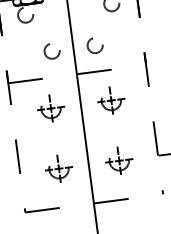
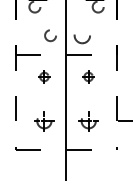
circle: (94, 45) -> (81, 35), size x1.4
part: (110, 99) -> (88, 76), size x0.6
part: (51, 107) -> (44, 76), size x0.6

